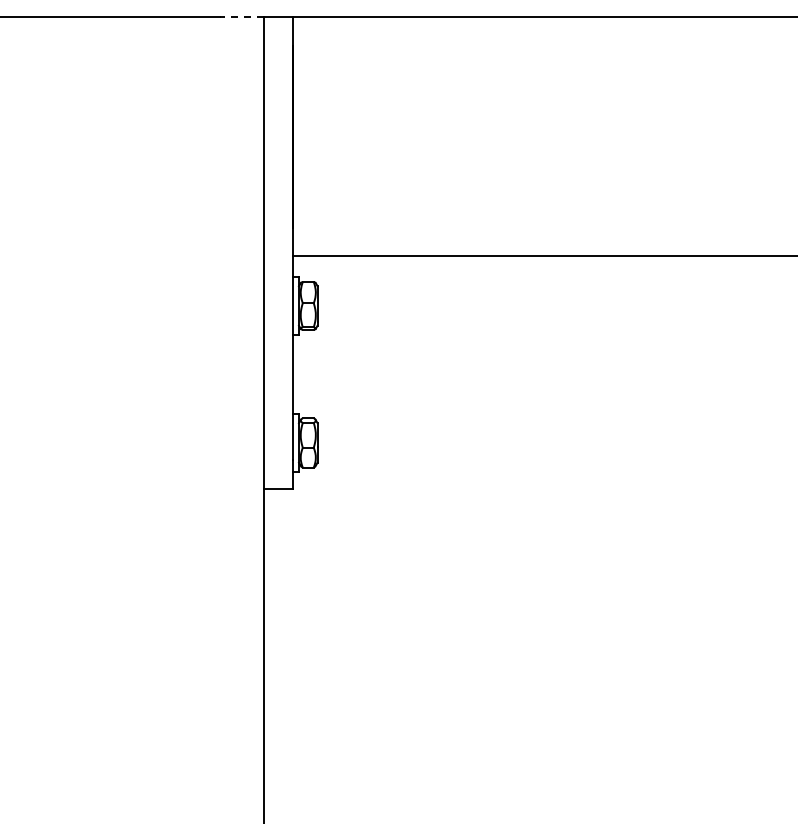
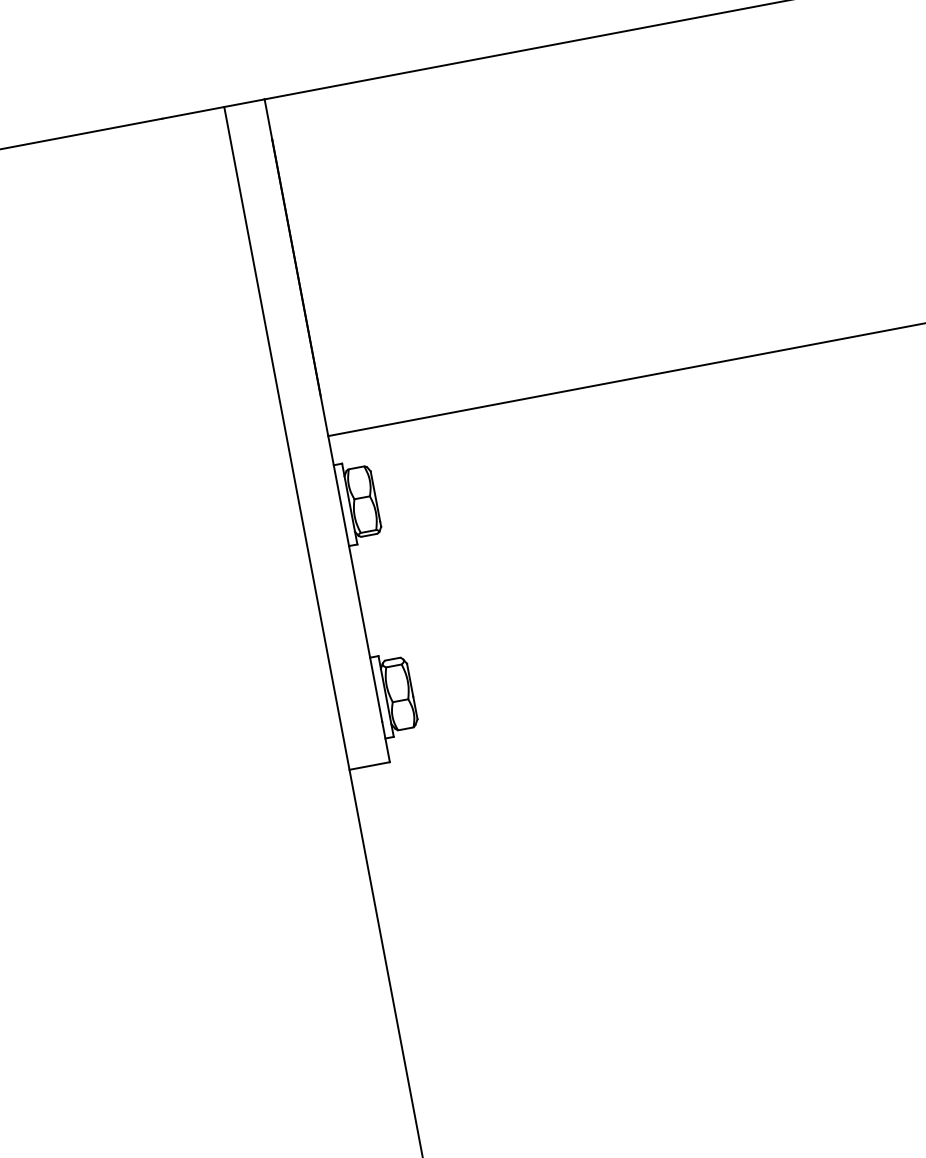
line: (241, 16) -> (192, 112), dashed -> solid

